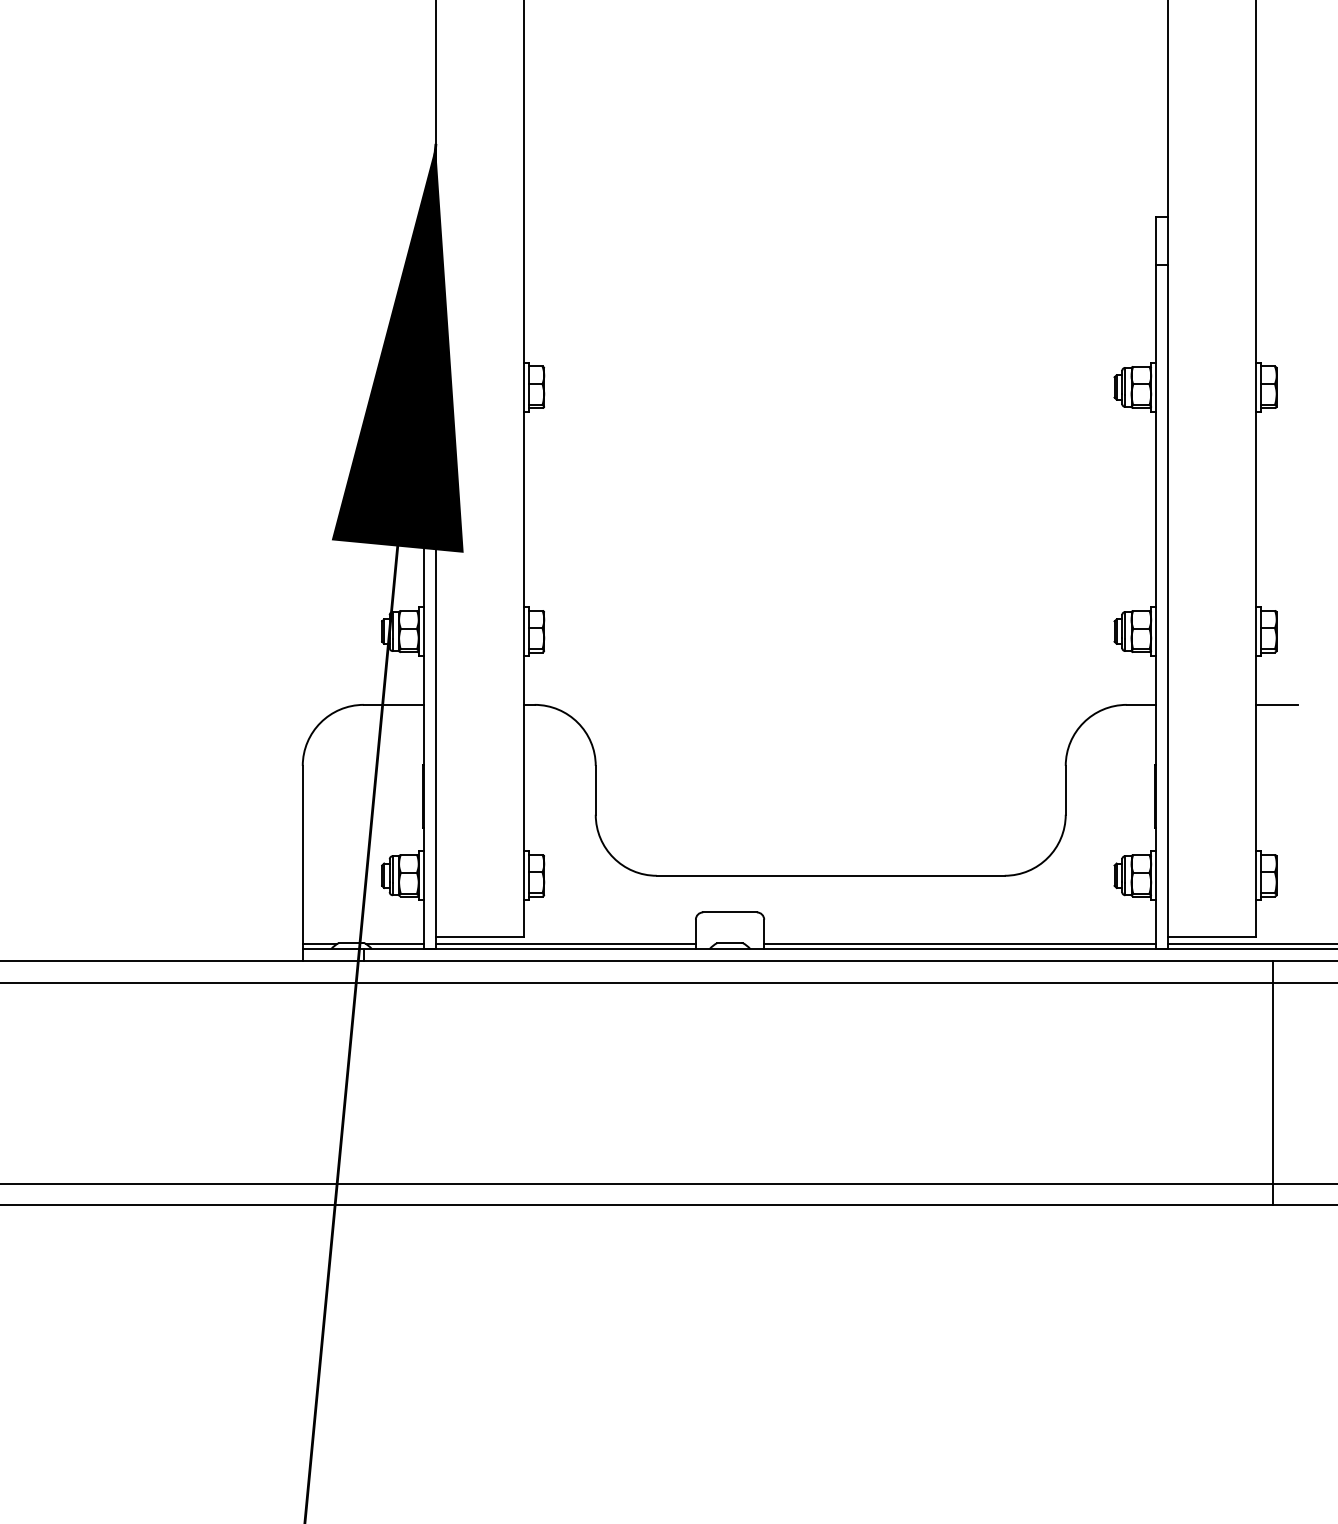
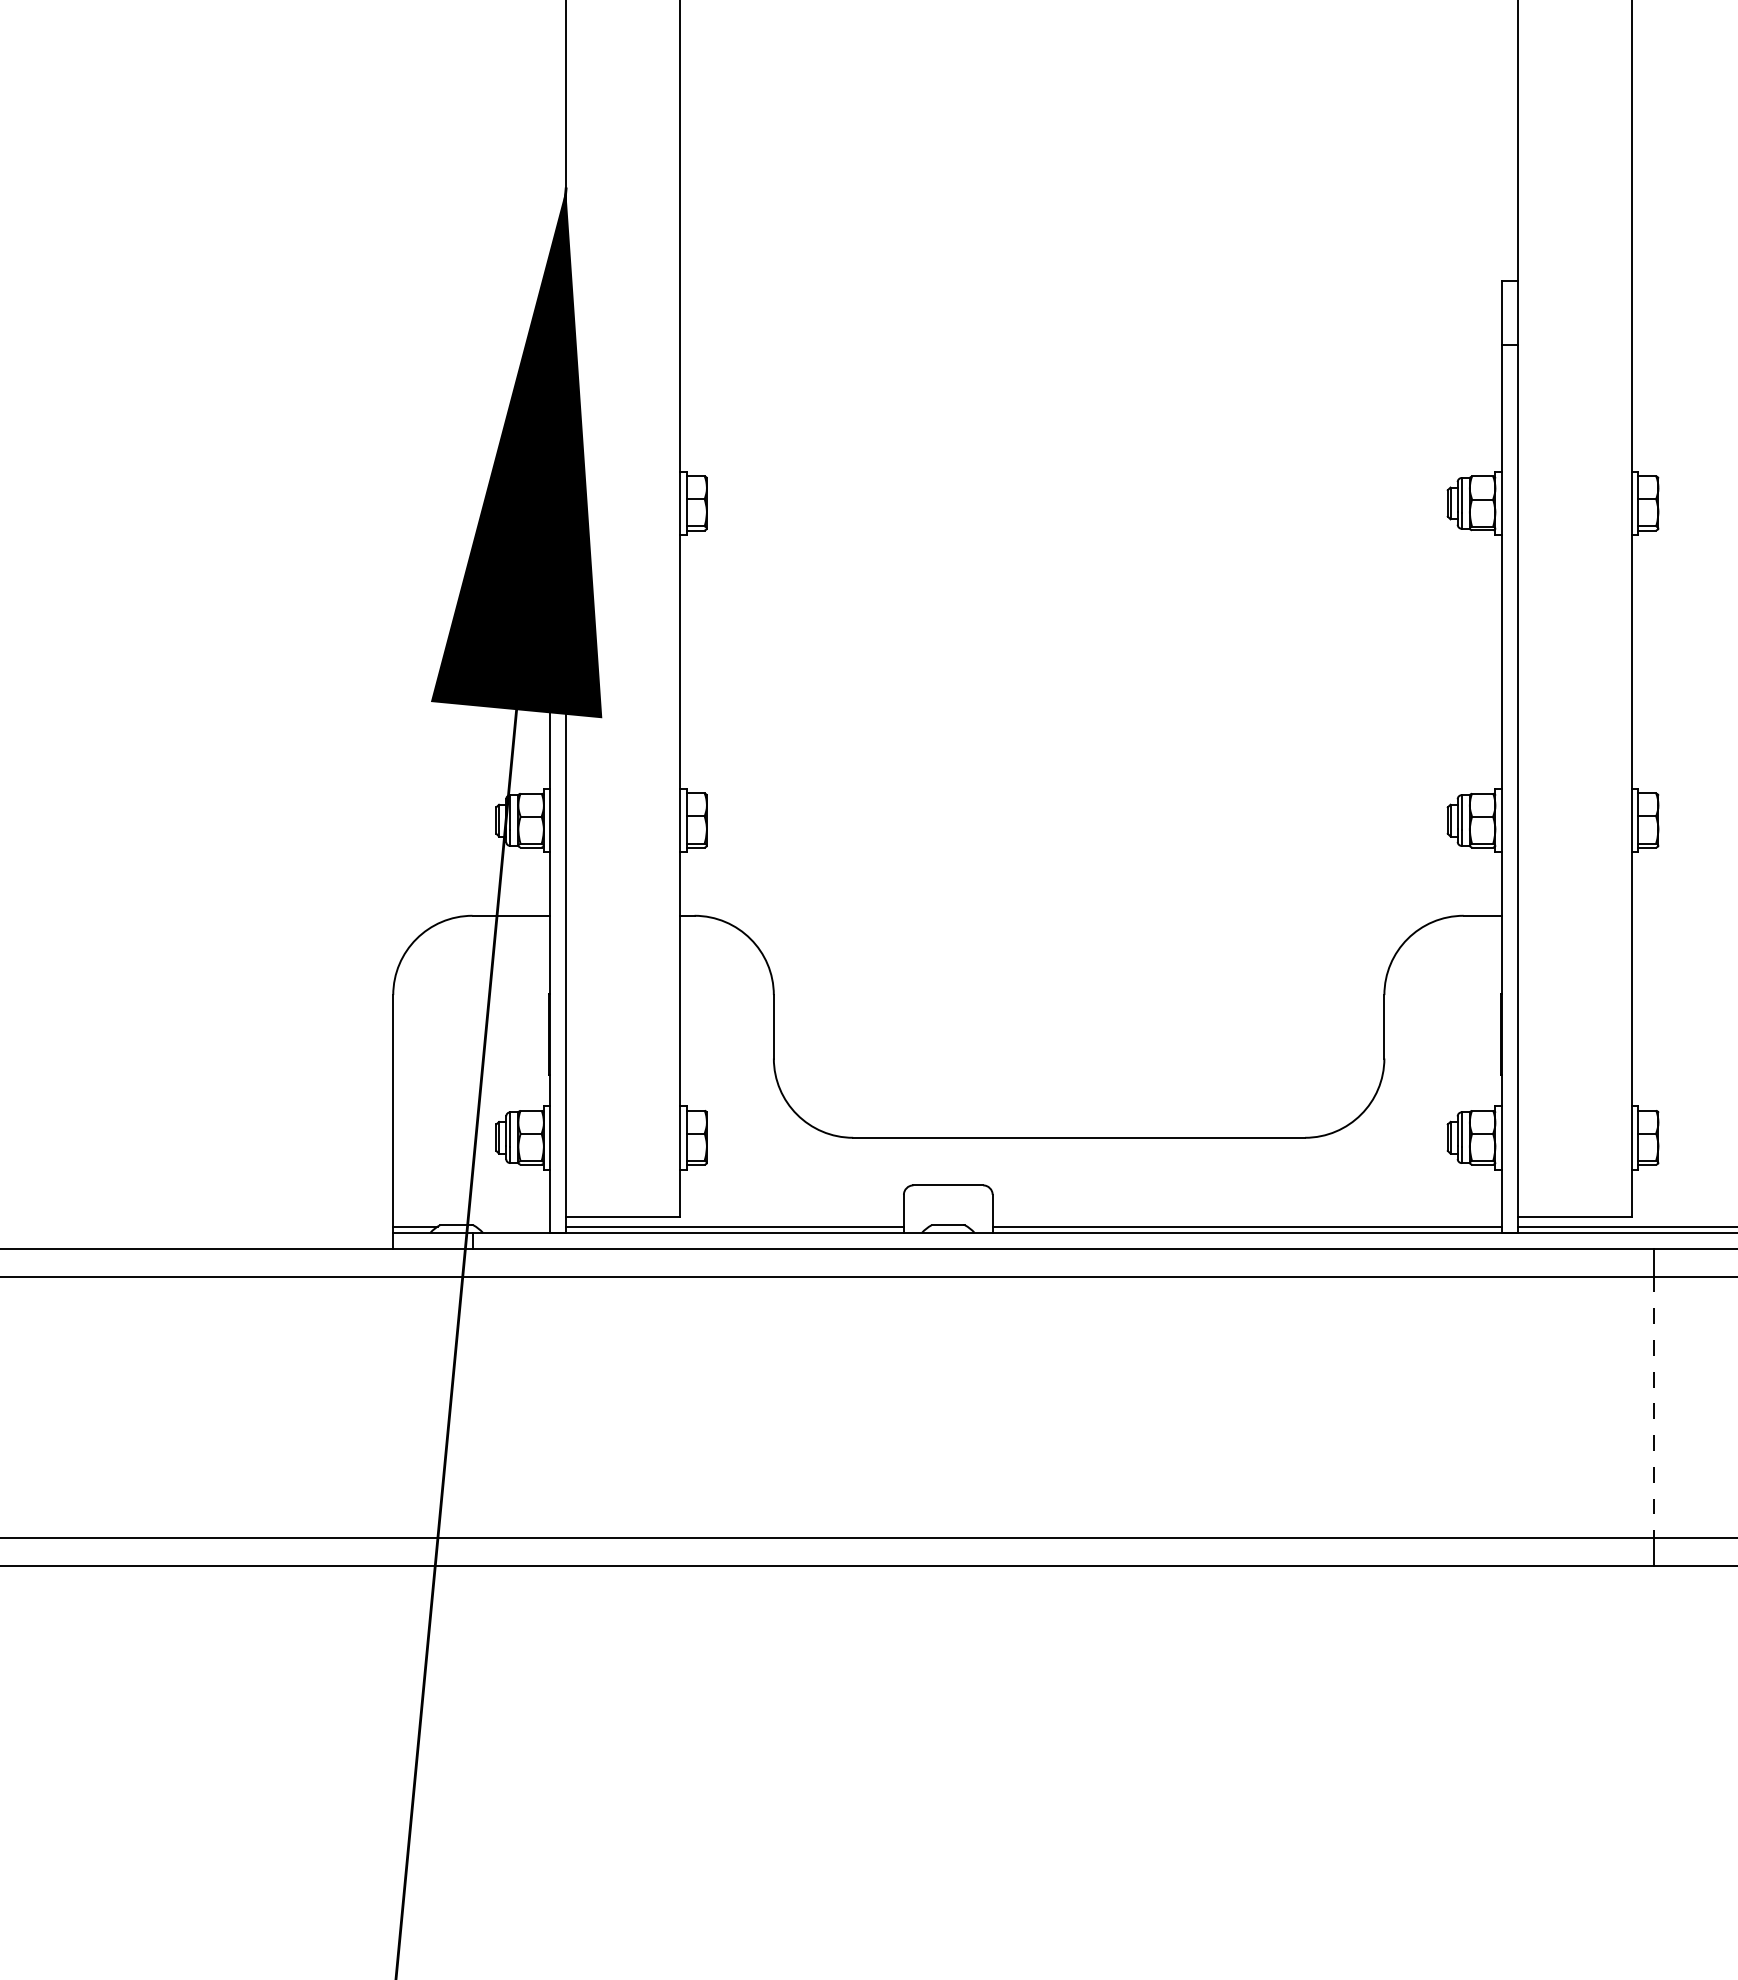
line: (1276, 704) -> (1658, 915), removed
line: (394, 944) -> (512, 1226), removed
line: (1272, 1083) -> (1653, 1407), solid -> dashed

